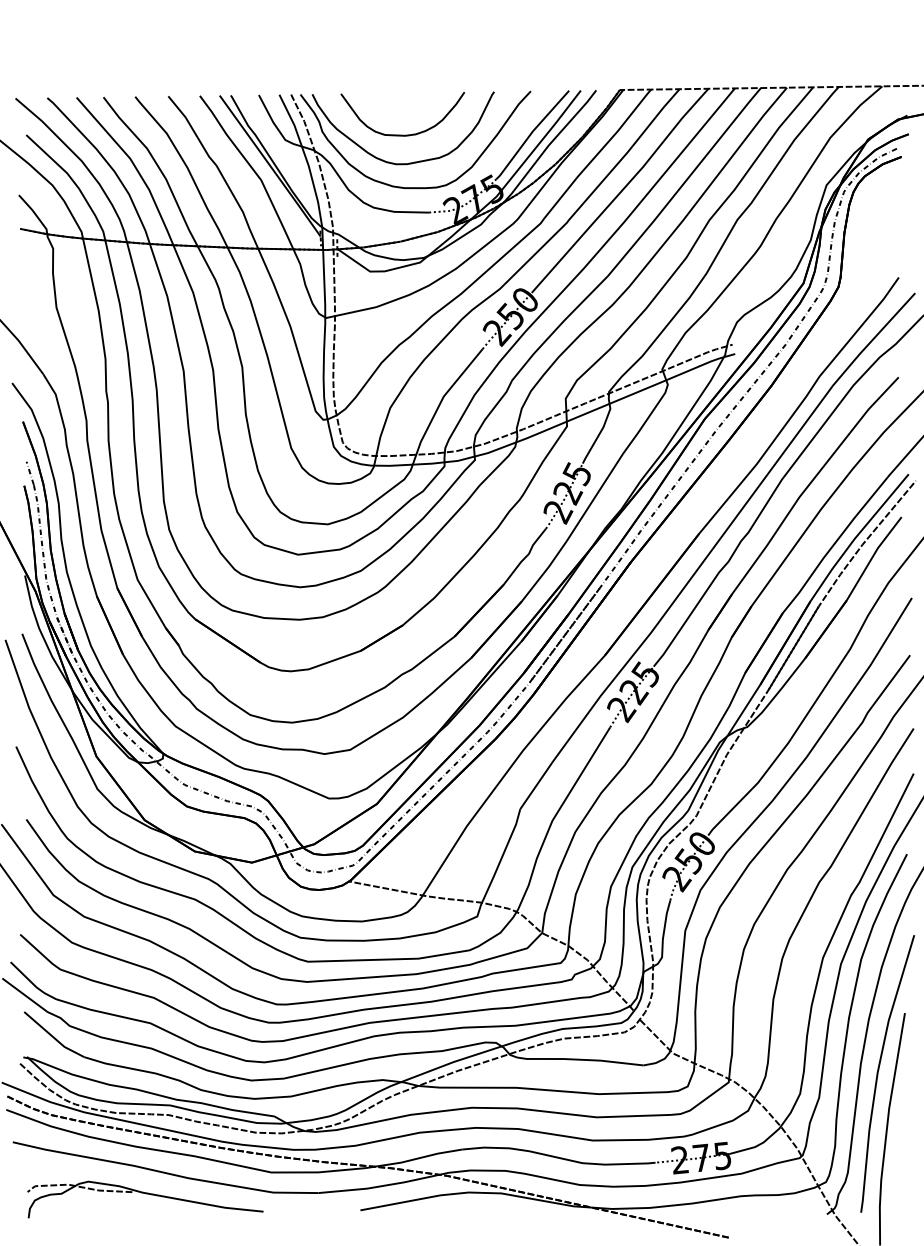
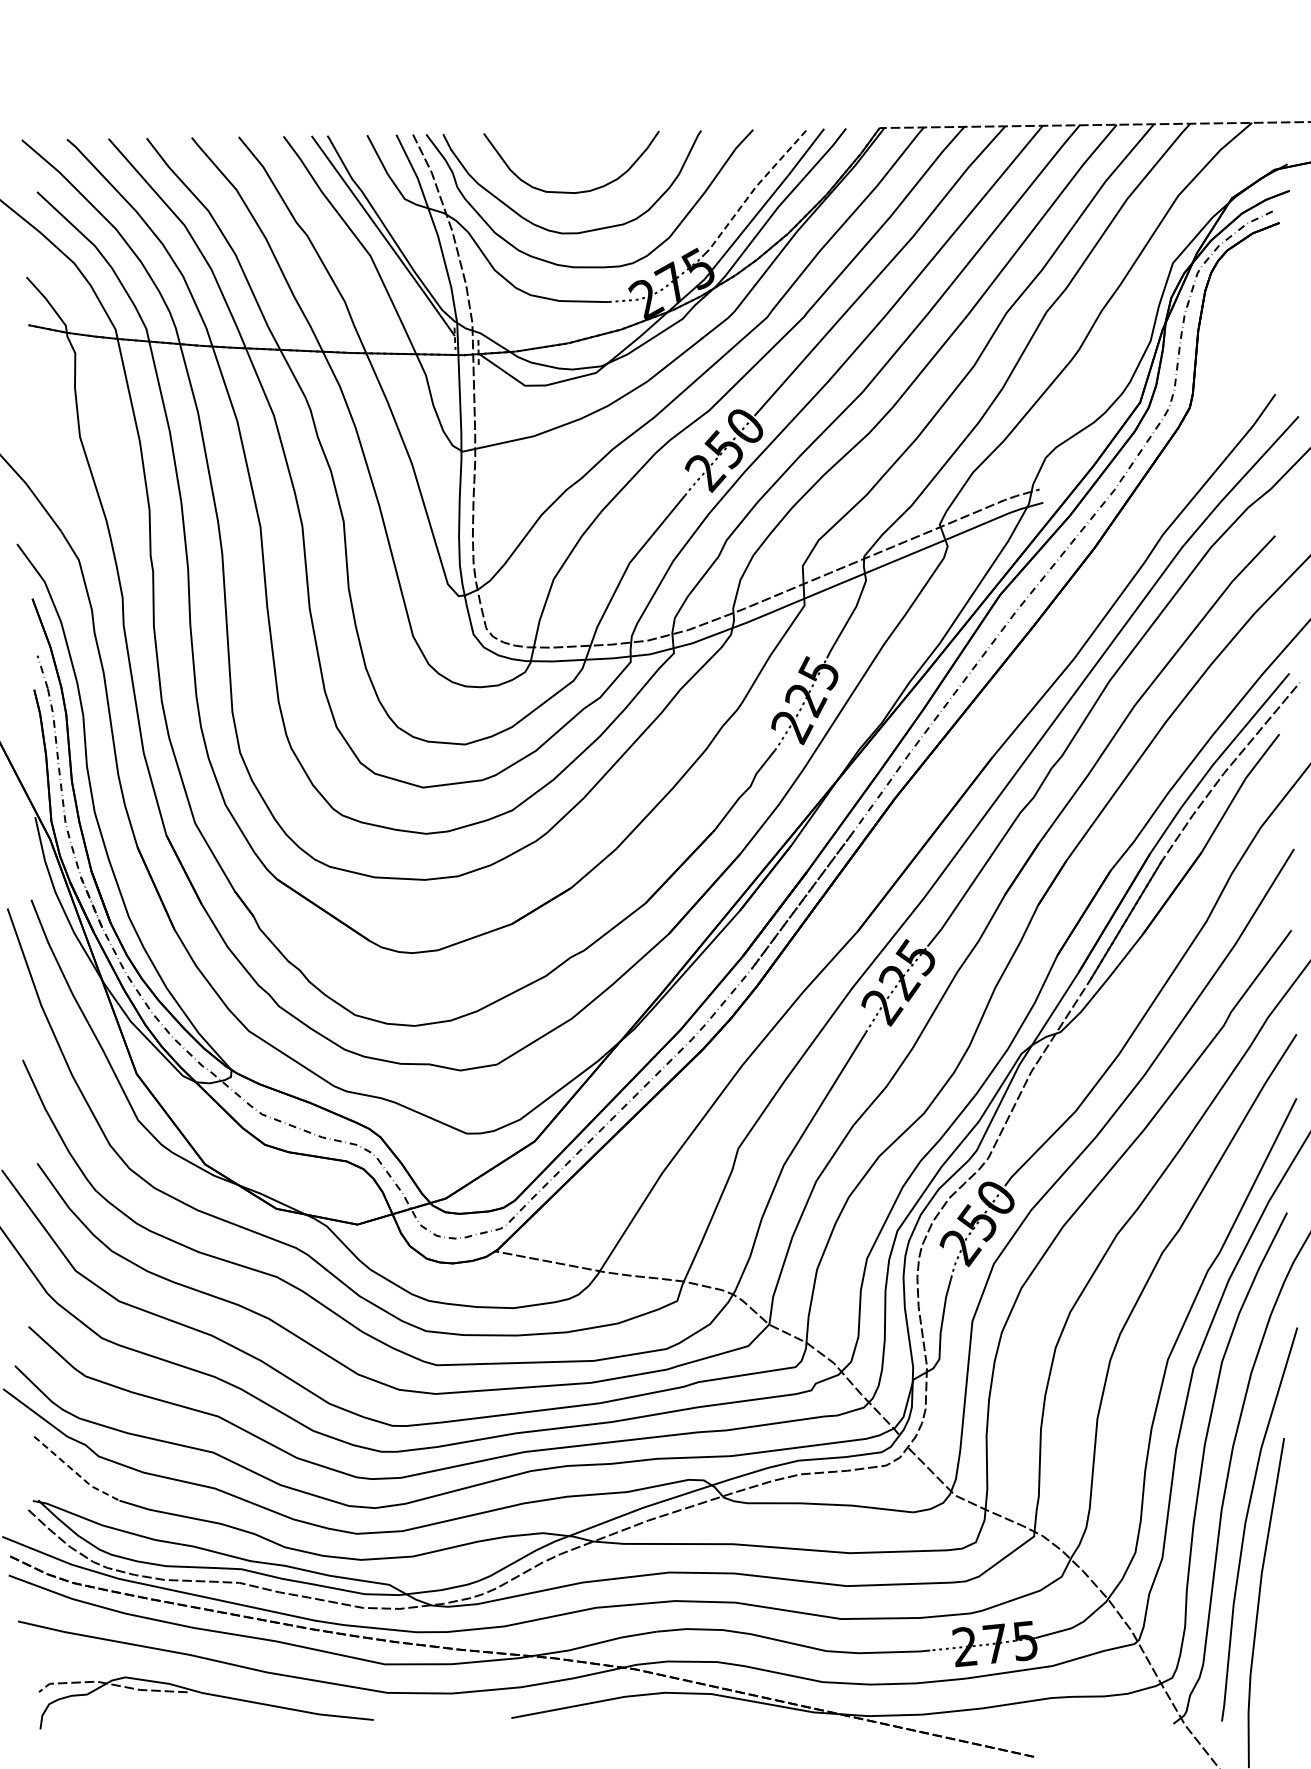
line: (531, 134) -> (753, 190), solid -> dashed
line: (53, 1037) -> (75, 1472), solid -> dashed

